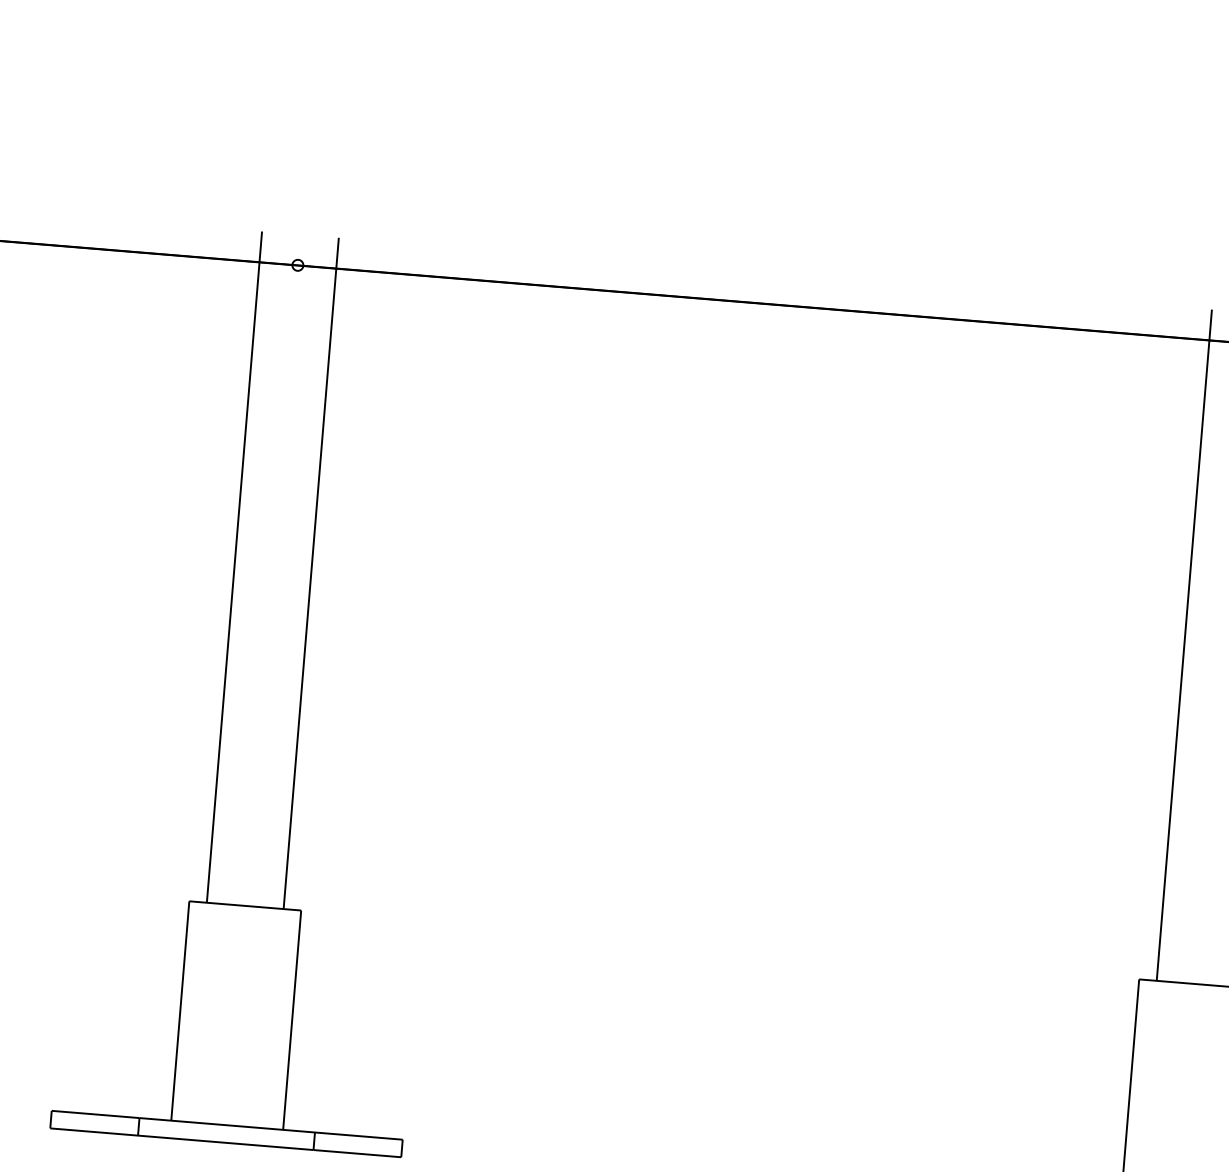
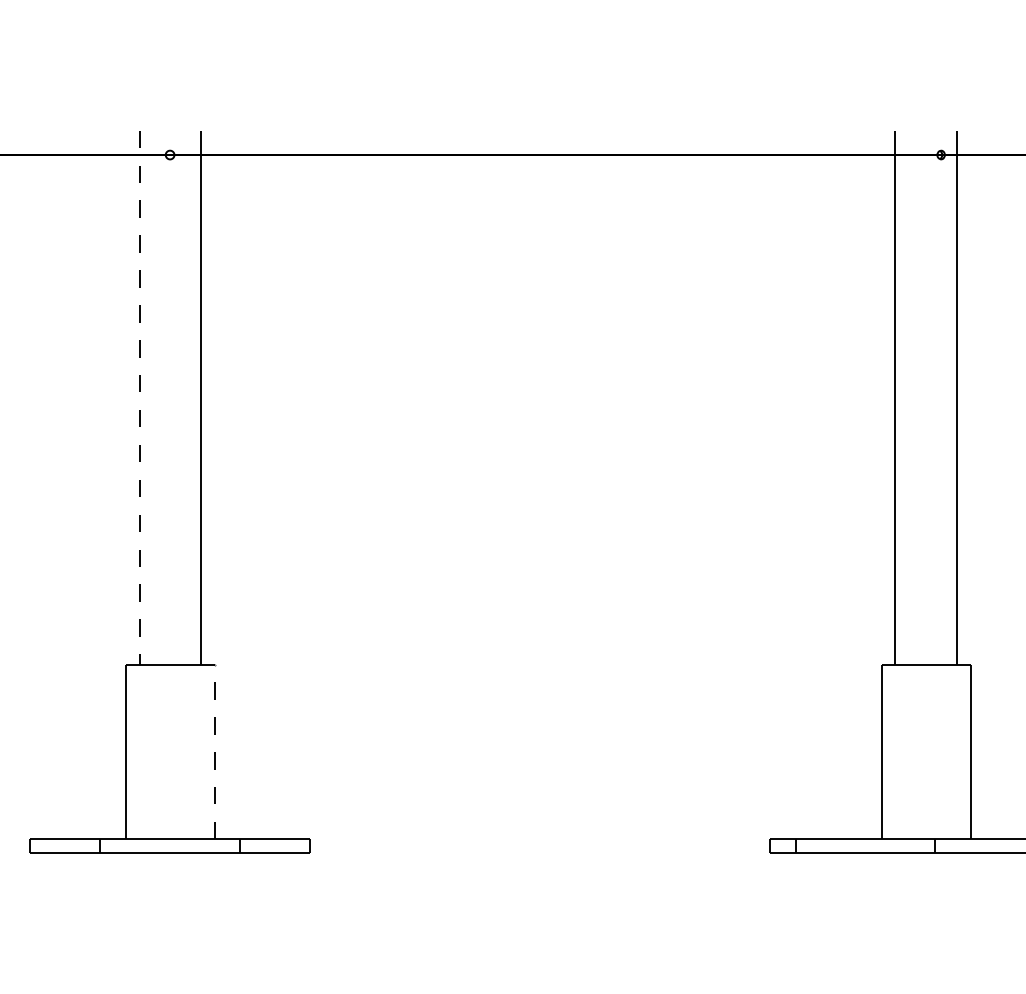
line: (234, 568) -> (139, 398), solid -> dashed
line: (292, 1019) -> (214, 751), solid -> dashed

